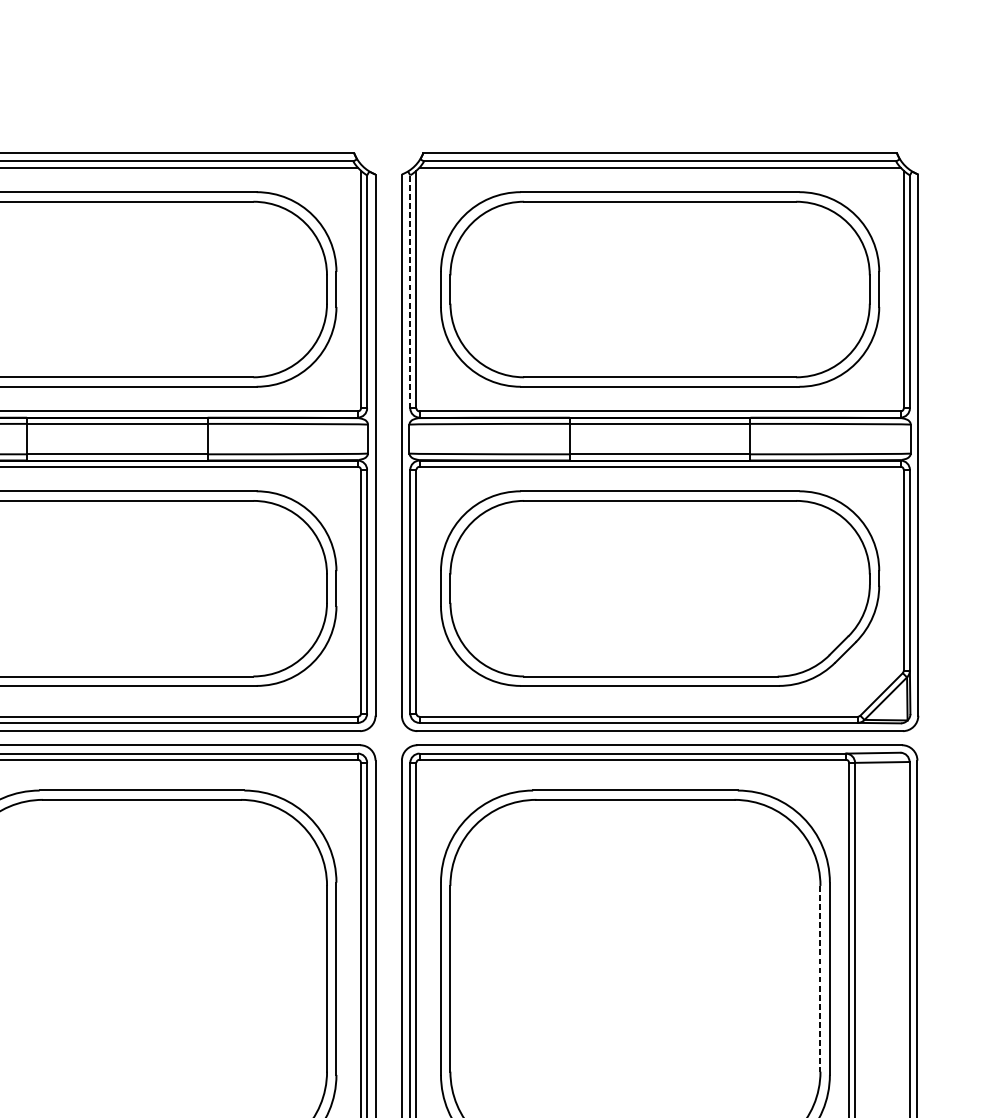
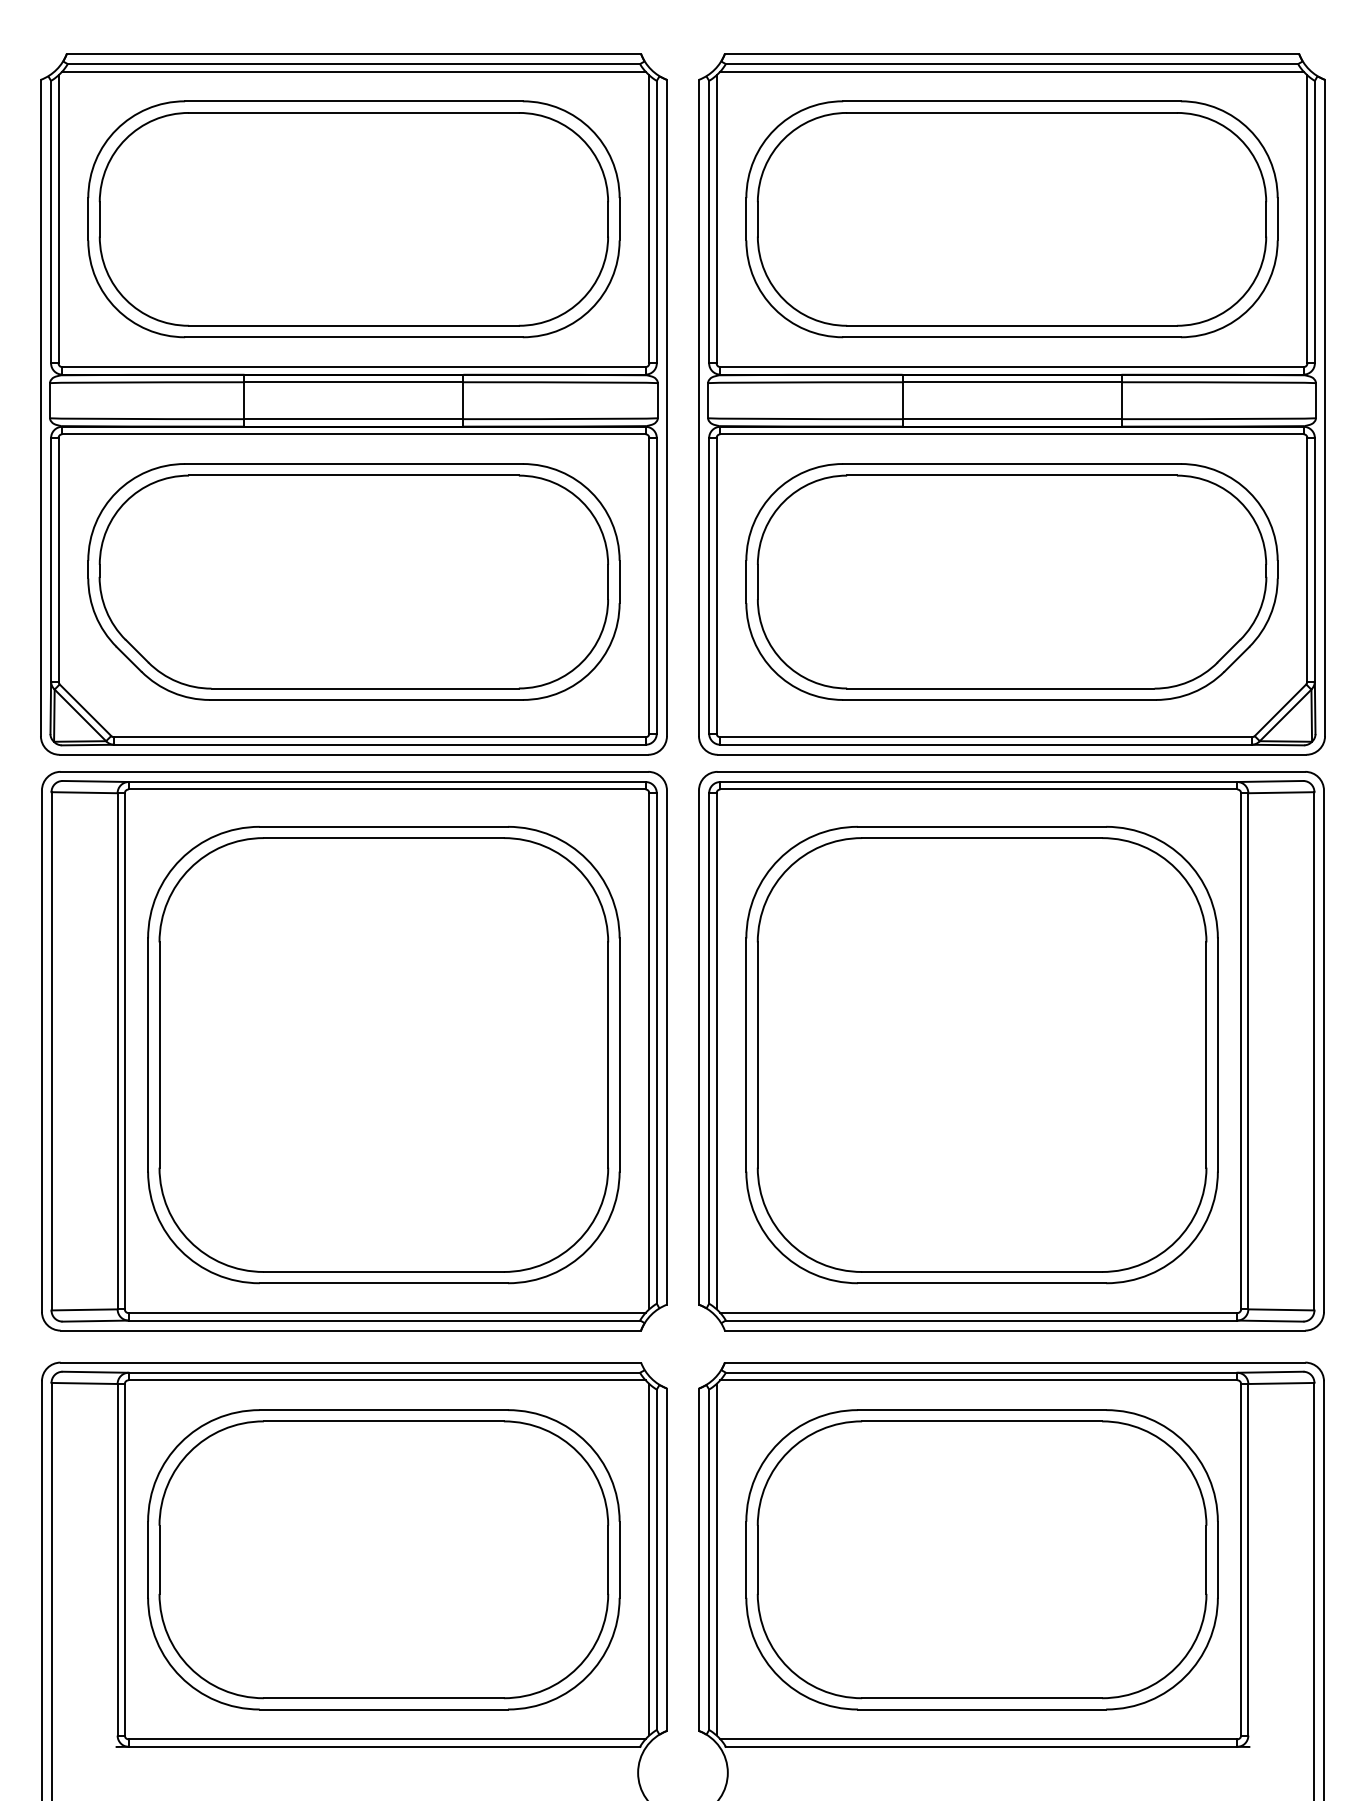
line: (410, 291) -> (709, 221), dashed -> solid
line: (820, 979) -> (1206, 1055), dashed -> solid

